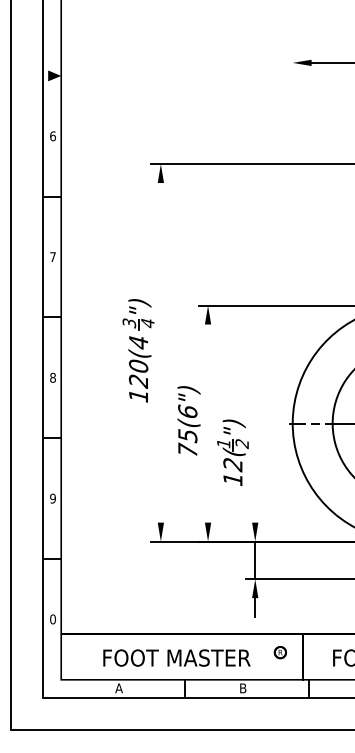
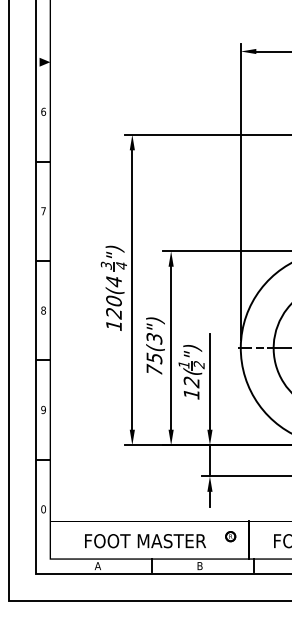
line: (292, 233) -> (240, 191), added
line: (160, 352) -> (132, 289), added
text: (187, 411) -> (154, 338), 75(6") -> 75(3")
line: (208, 423) -> (171, 348), added
line: (255, 463) -> (210, 381), added

